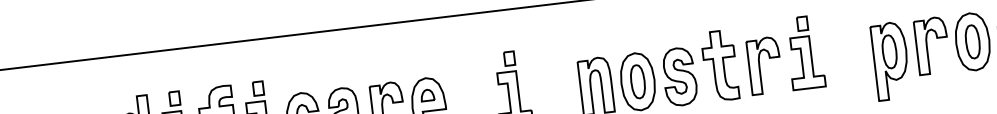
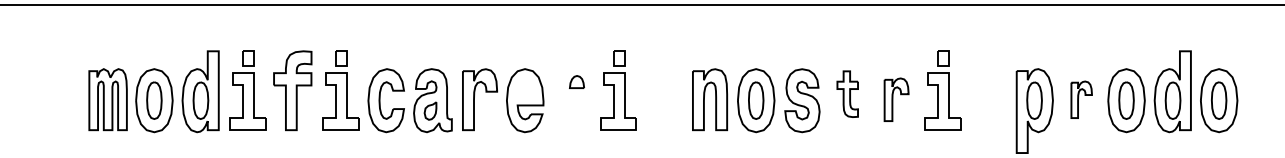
part: (931, 45) -> (1081, 99), size x0.6
part: (764, 65) -> (896, 99), size x0.7
part: (719, 66) -> (847, 94), size x0.6
part: (427, 94) -> (576, 81), moved

